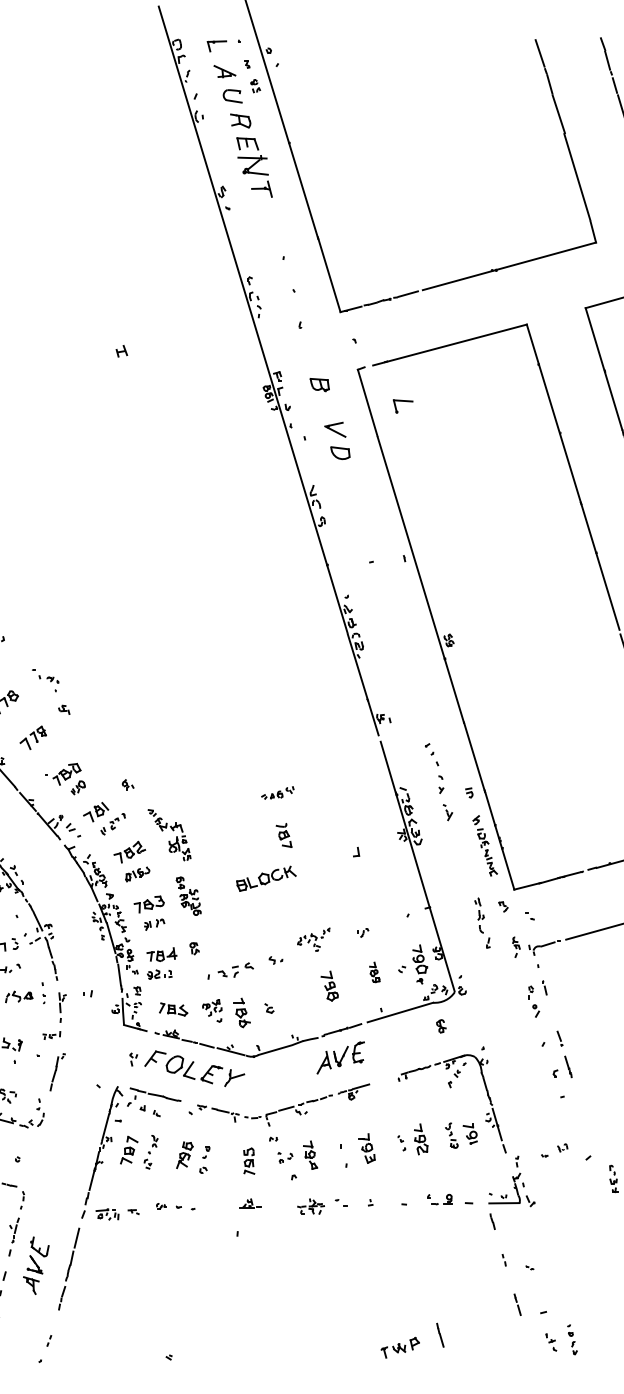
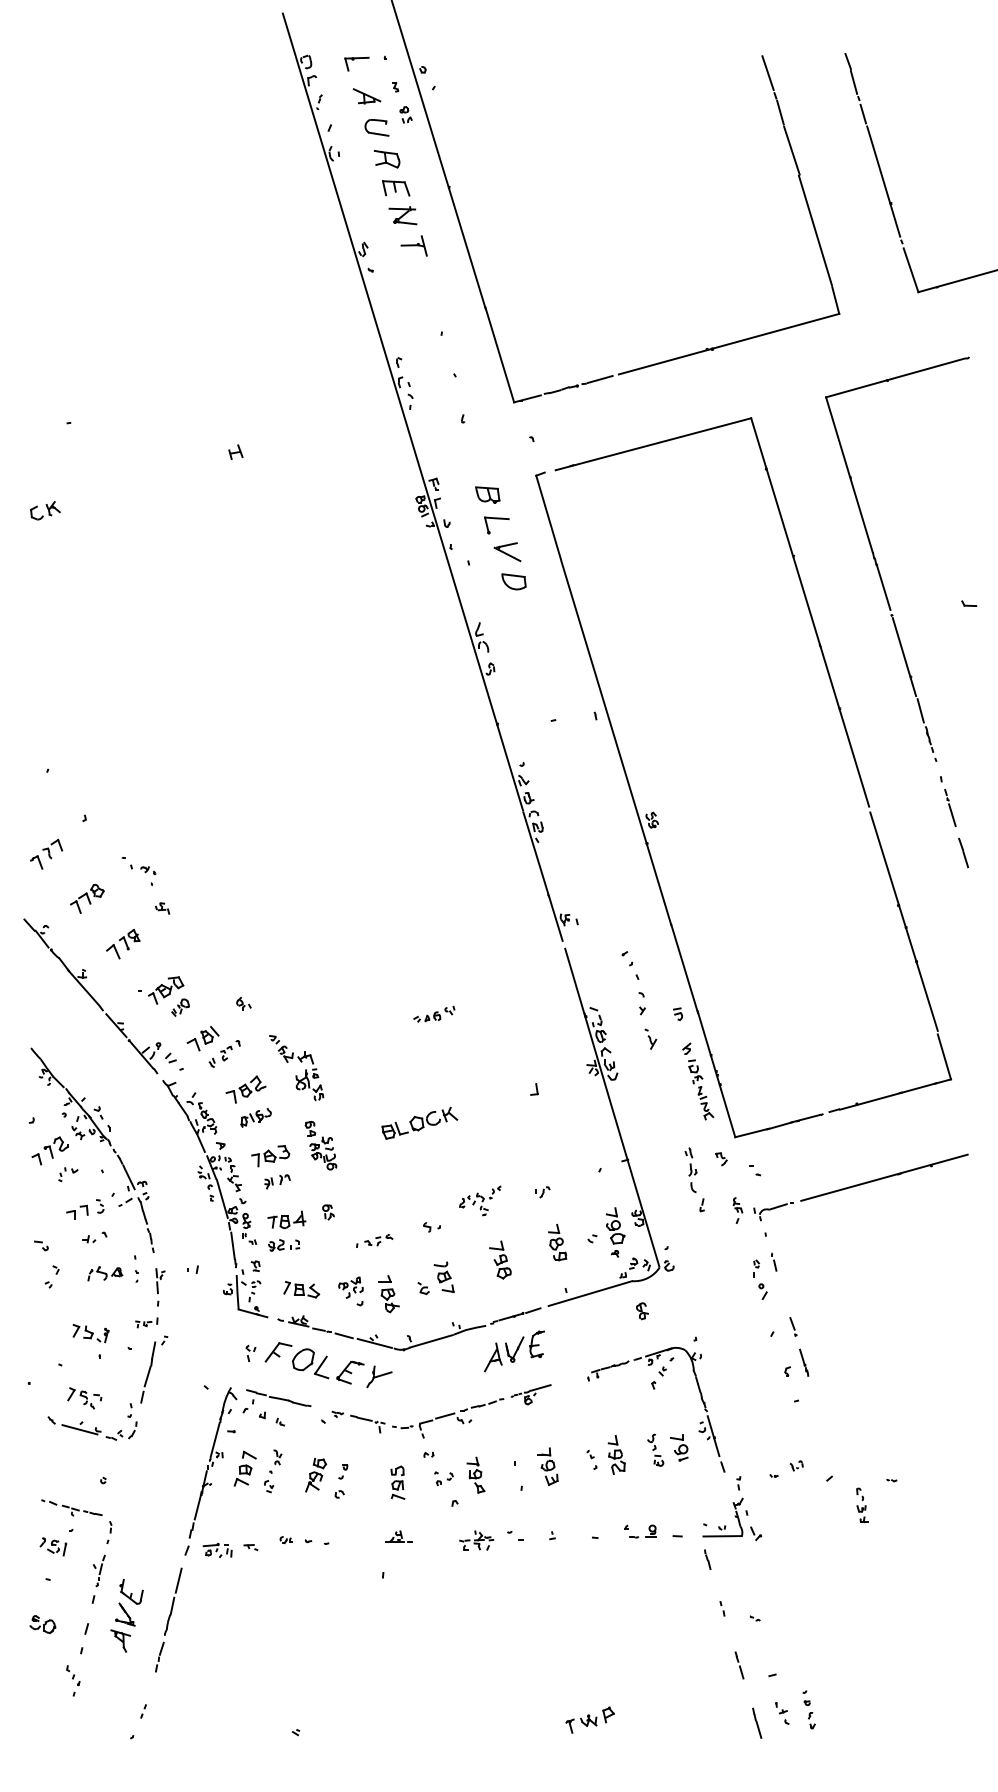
part: (252, 165) -> (402, 215), size x0.71
part: (402, 406) -> (496, 525), moved
part: (283, 834) -> (443, 1276), moved
part: (230, 970) -> (374, 1240), size x0.62
part: (374, 972) -> (557, 1242), size x1.43
part: (57, 1072) -> (154, 1369), size x1.43
line: (440, 1334) -> (757, 1722), moved

